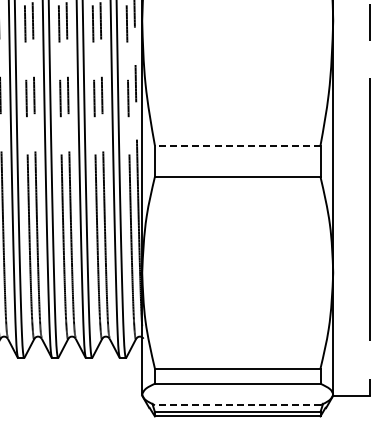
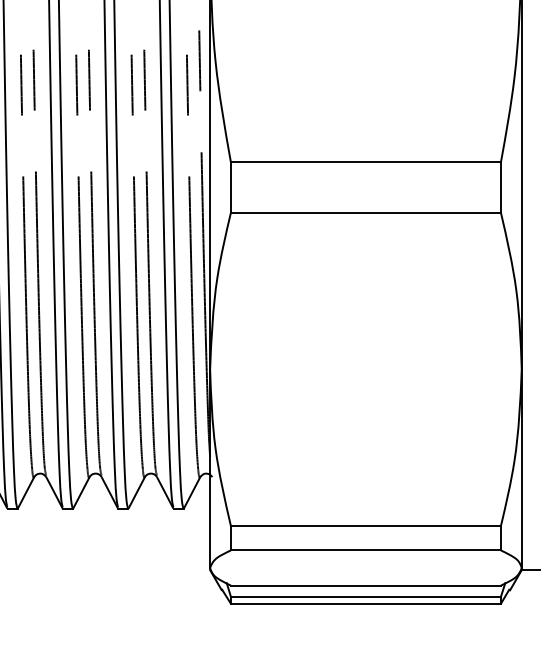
line: (237, 145) -> (365, 161), dashed -> solid
line: (237, 405) -> (365, 585), dashed -> solid

